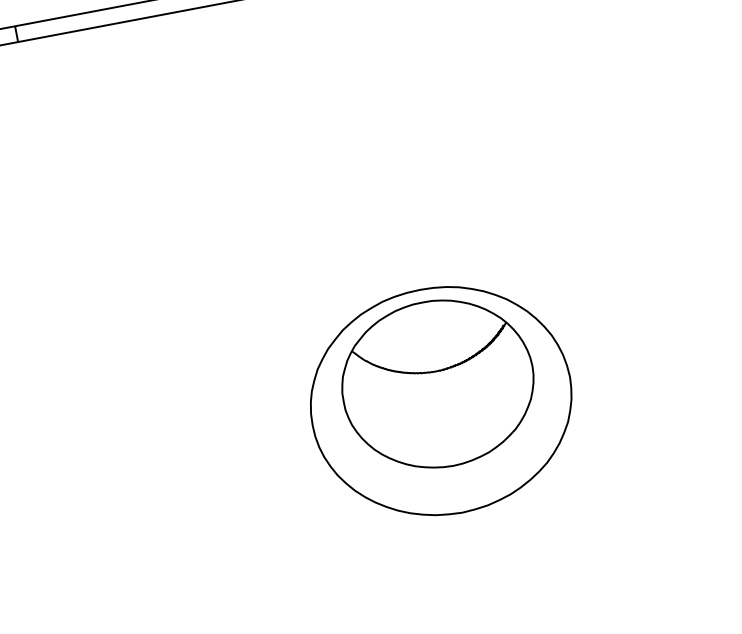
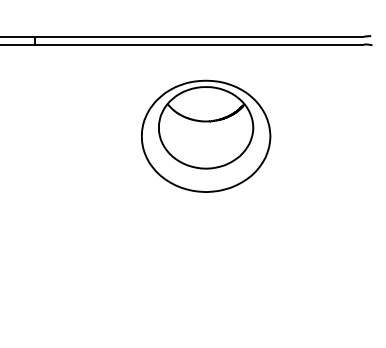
part: (441, 399) -> (206, 135), moved

